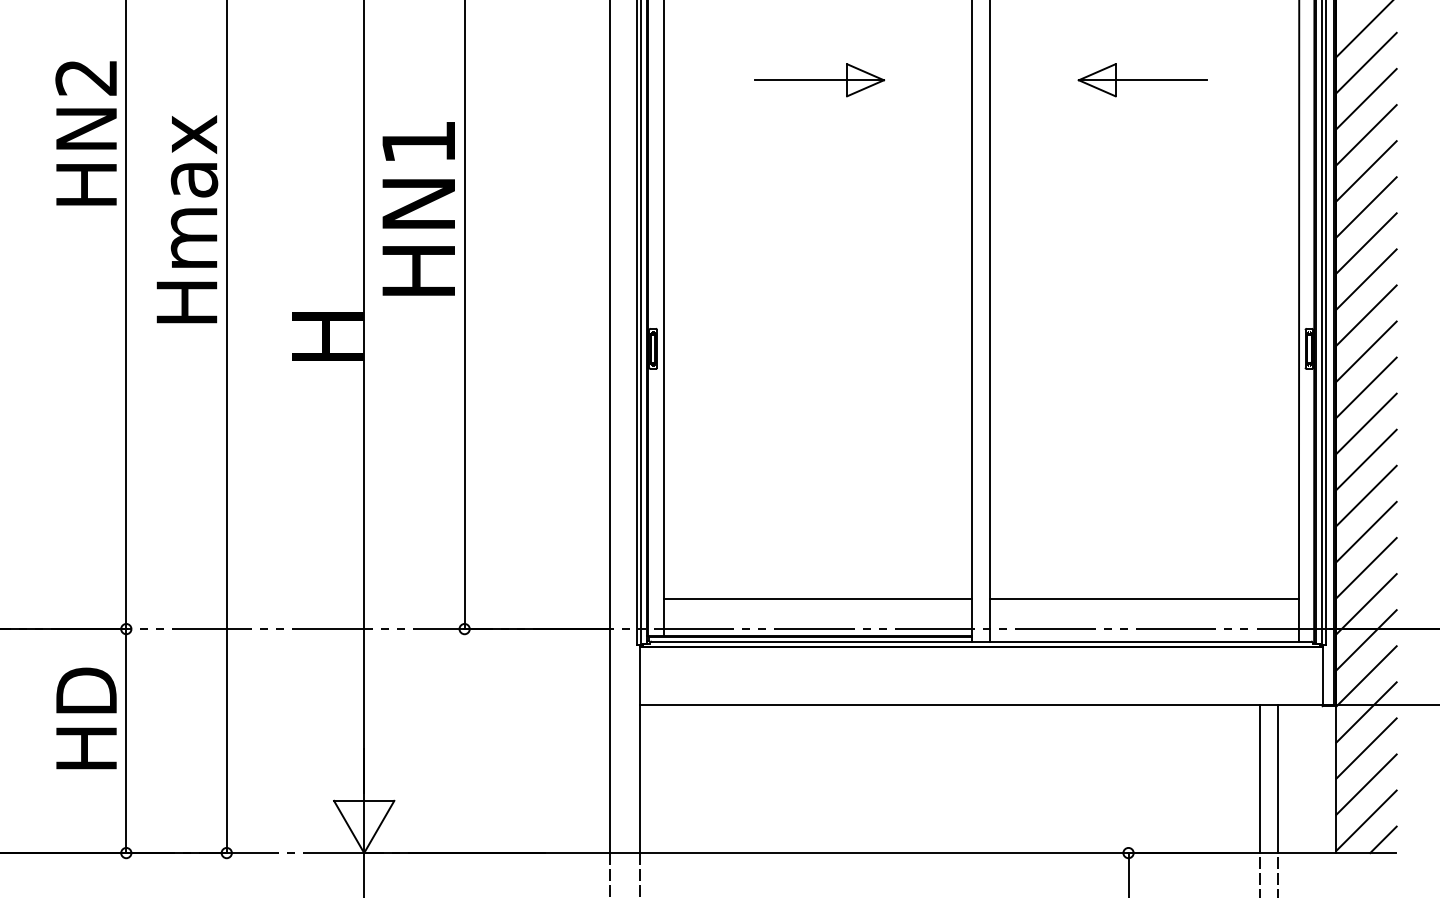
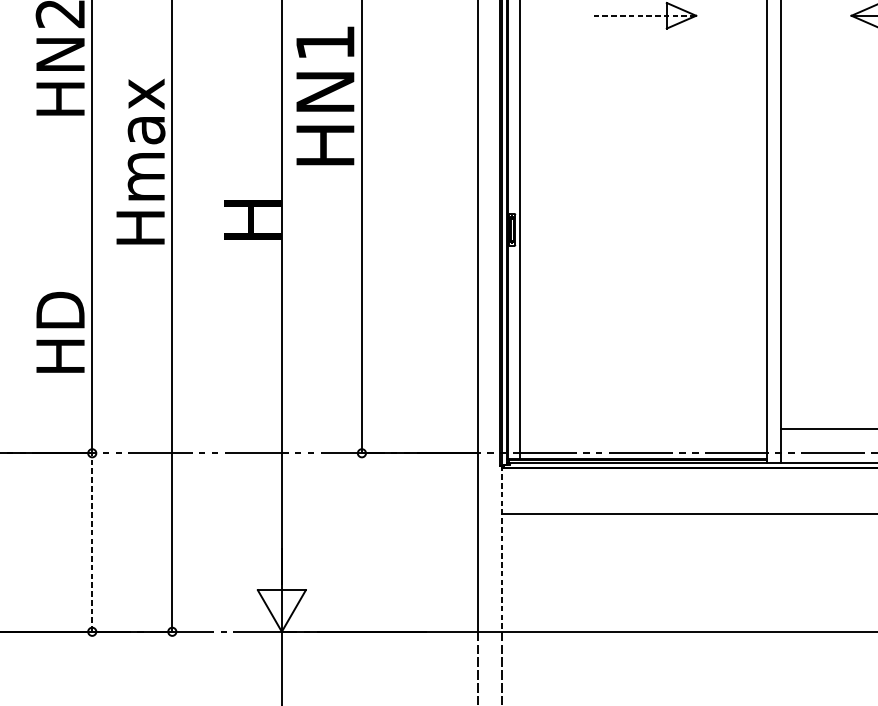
line: (820, 80) -> (645, 15), solid -> dashed
text: (418, 208) -> (325, 95), moved
text: (187, 219) -> (141, 161), moved
line: (817, 598) -> (643, 428), removed
text: (86, 718) -> (60, 332), moved
line: (126, 741) -> (92, 542), solid -> dashed
line: (640, 749) -> (502, 549), solid -> dashed

